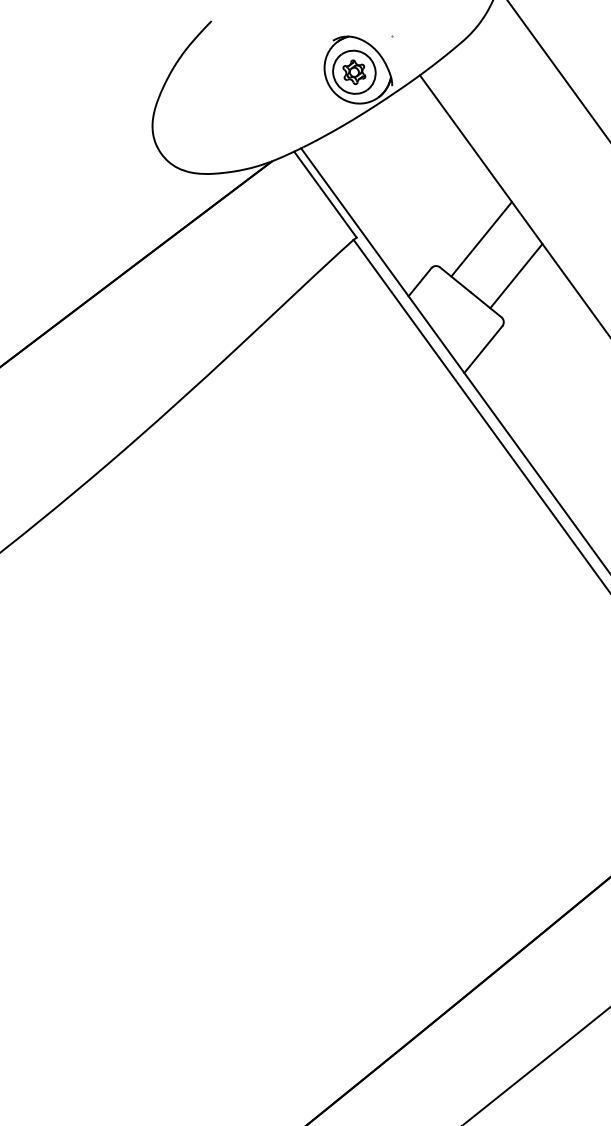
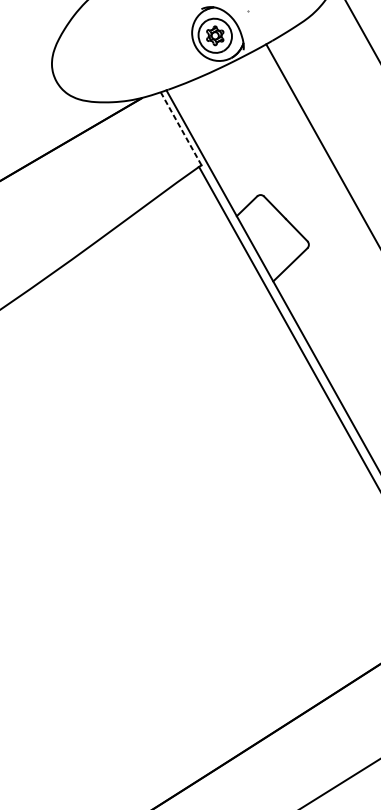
line: (325, 195) -> (181, 129), solid -> dashed
line: (481, 239) -> (299, 178), removed
line: (516, 276) -> (323, 210), removed

